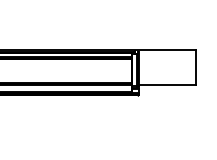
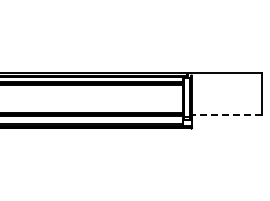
line: (167, 84) -> (226, 115), solid -> dashed

